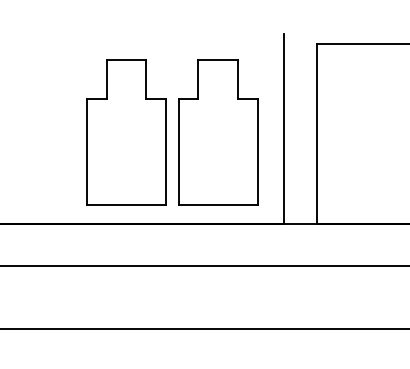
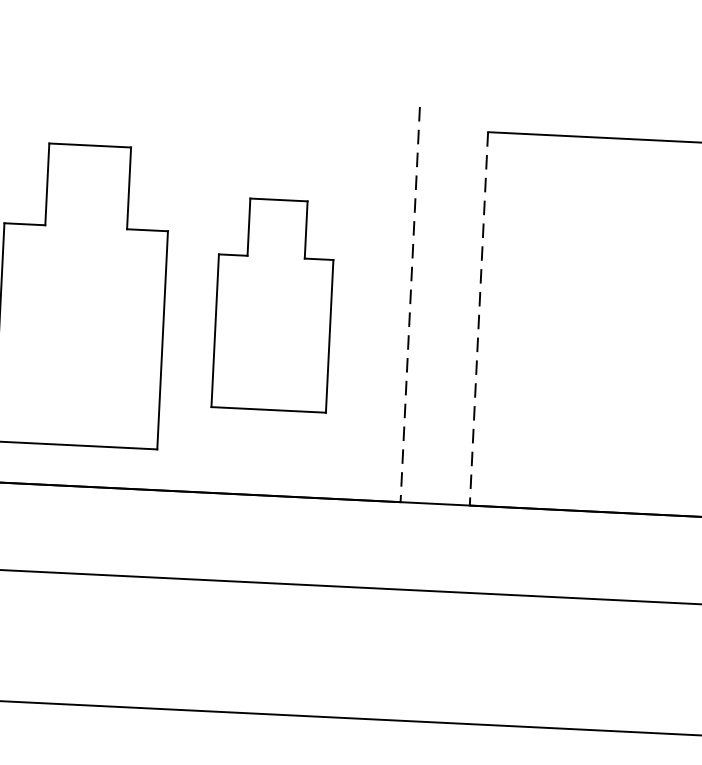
line: (283, 129) -> (409, 305), solid -> dashed
part: (218, 132) -> (274, 305), size x0.7
line: (317, 134) -> (479, 319), solid -> dashed

